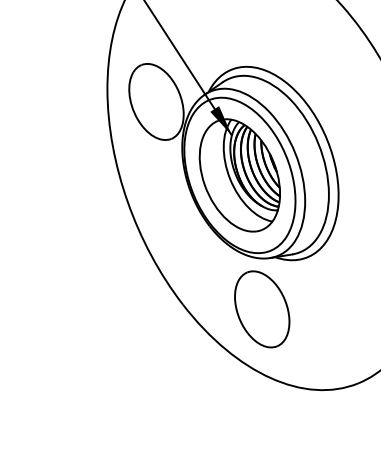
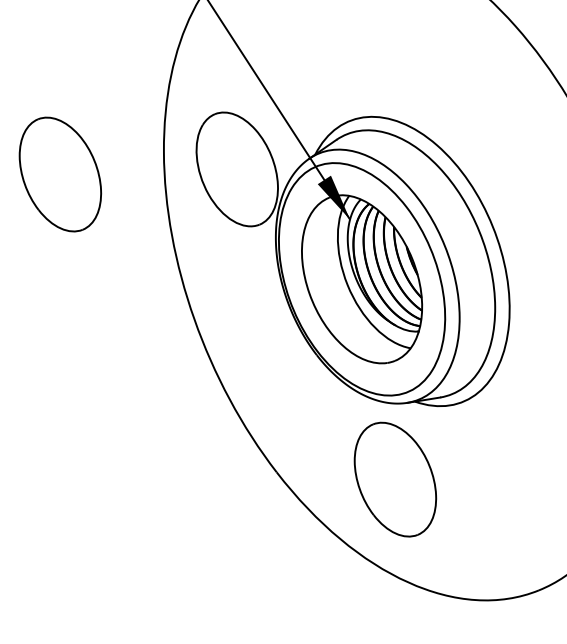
part: (38, 105) -> (60, 174), added

